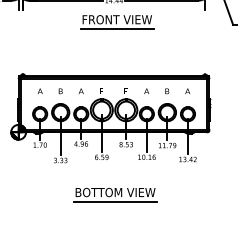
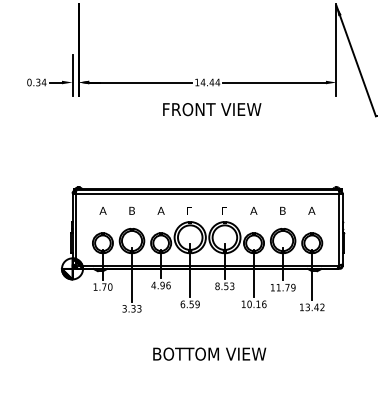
line: (116, 28) -> (211, 122), removed
line: (115, 201) -> (209, 366), removed

